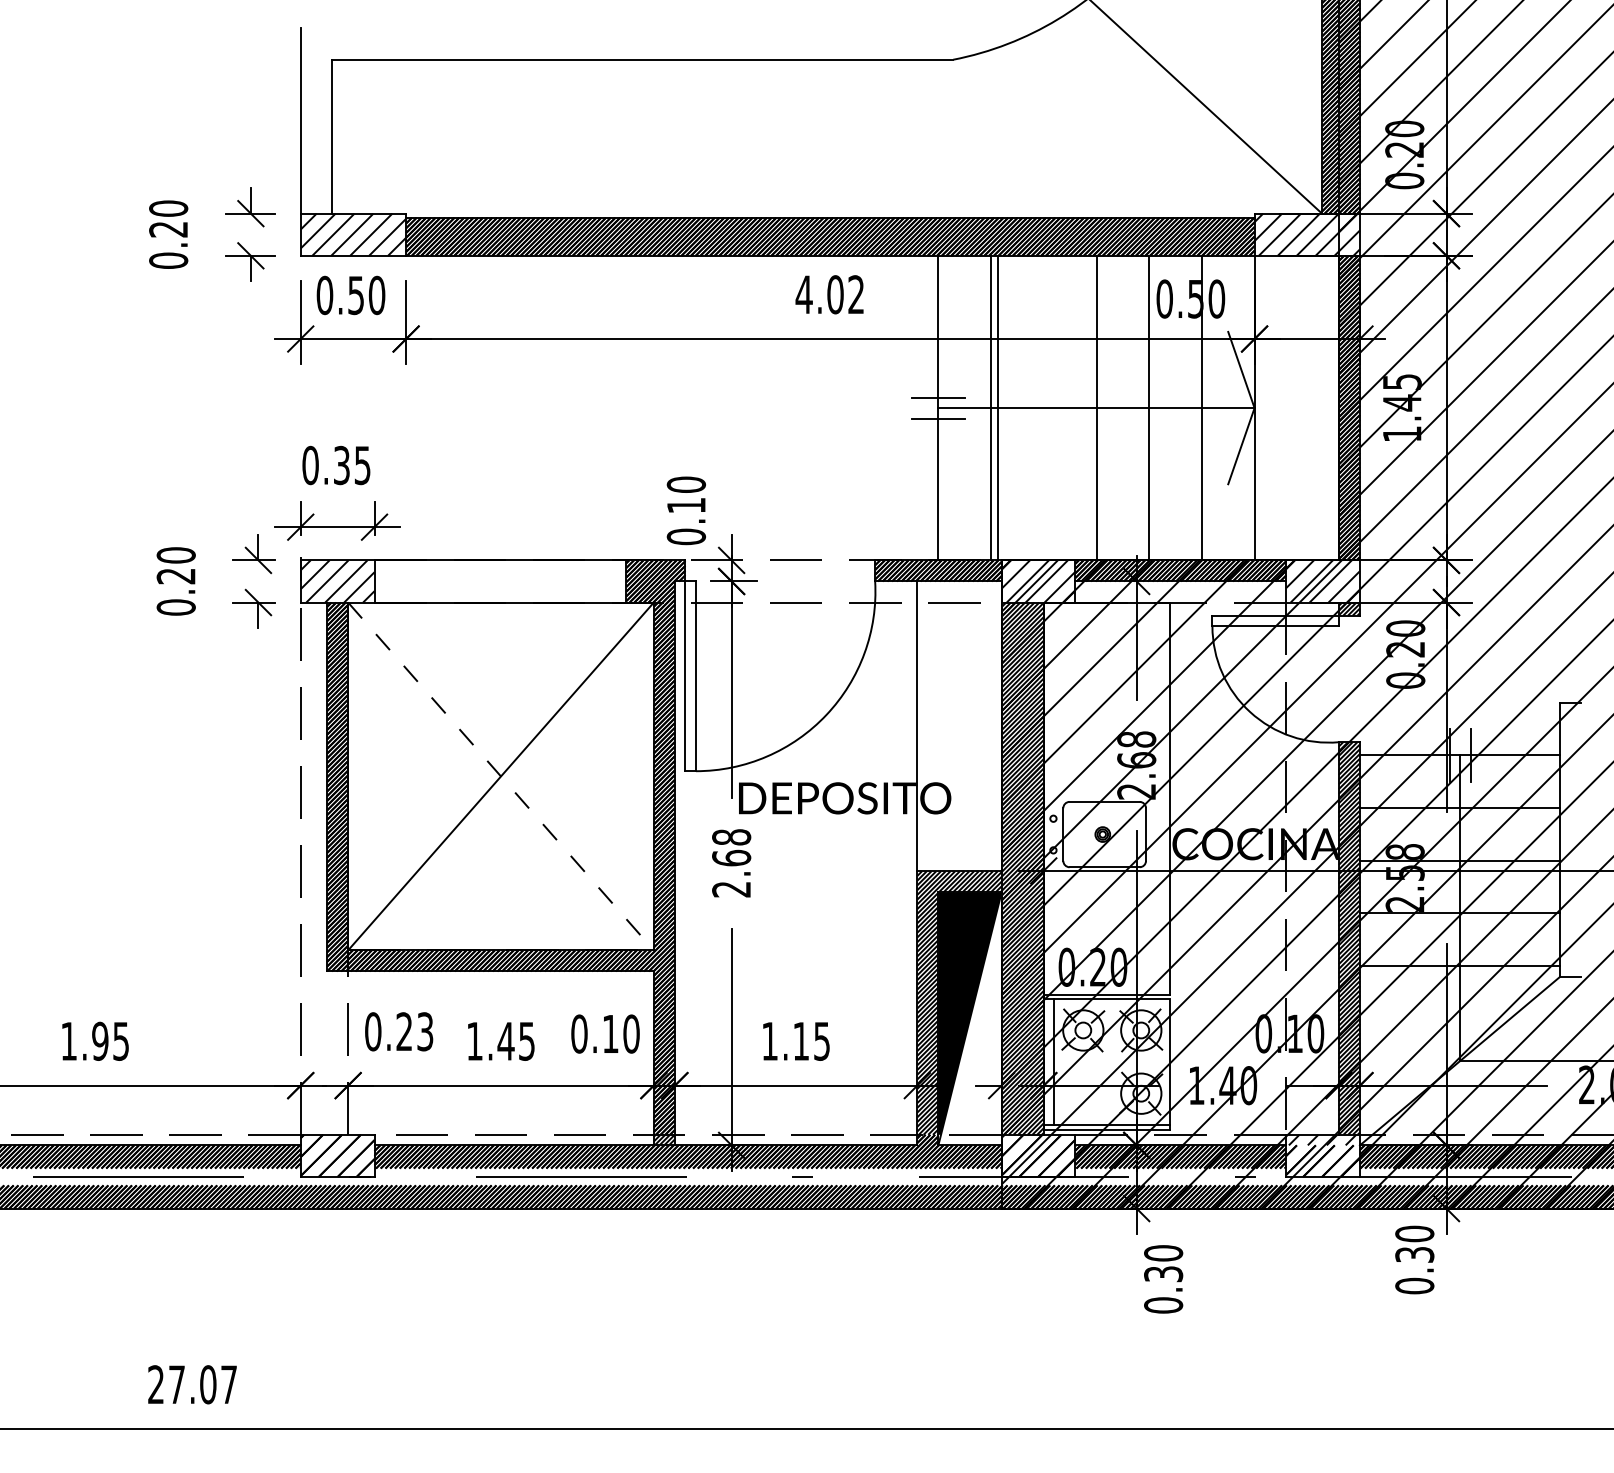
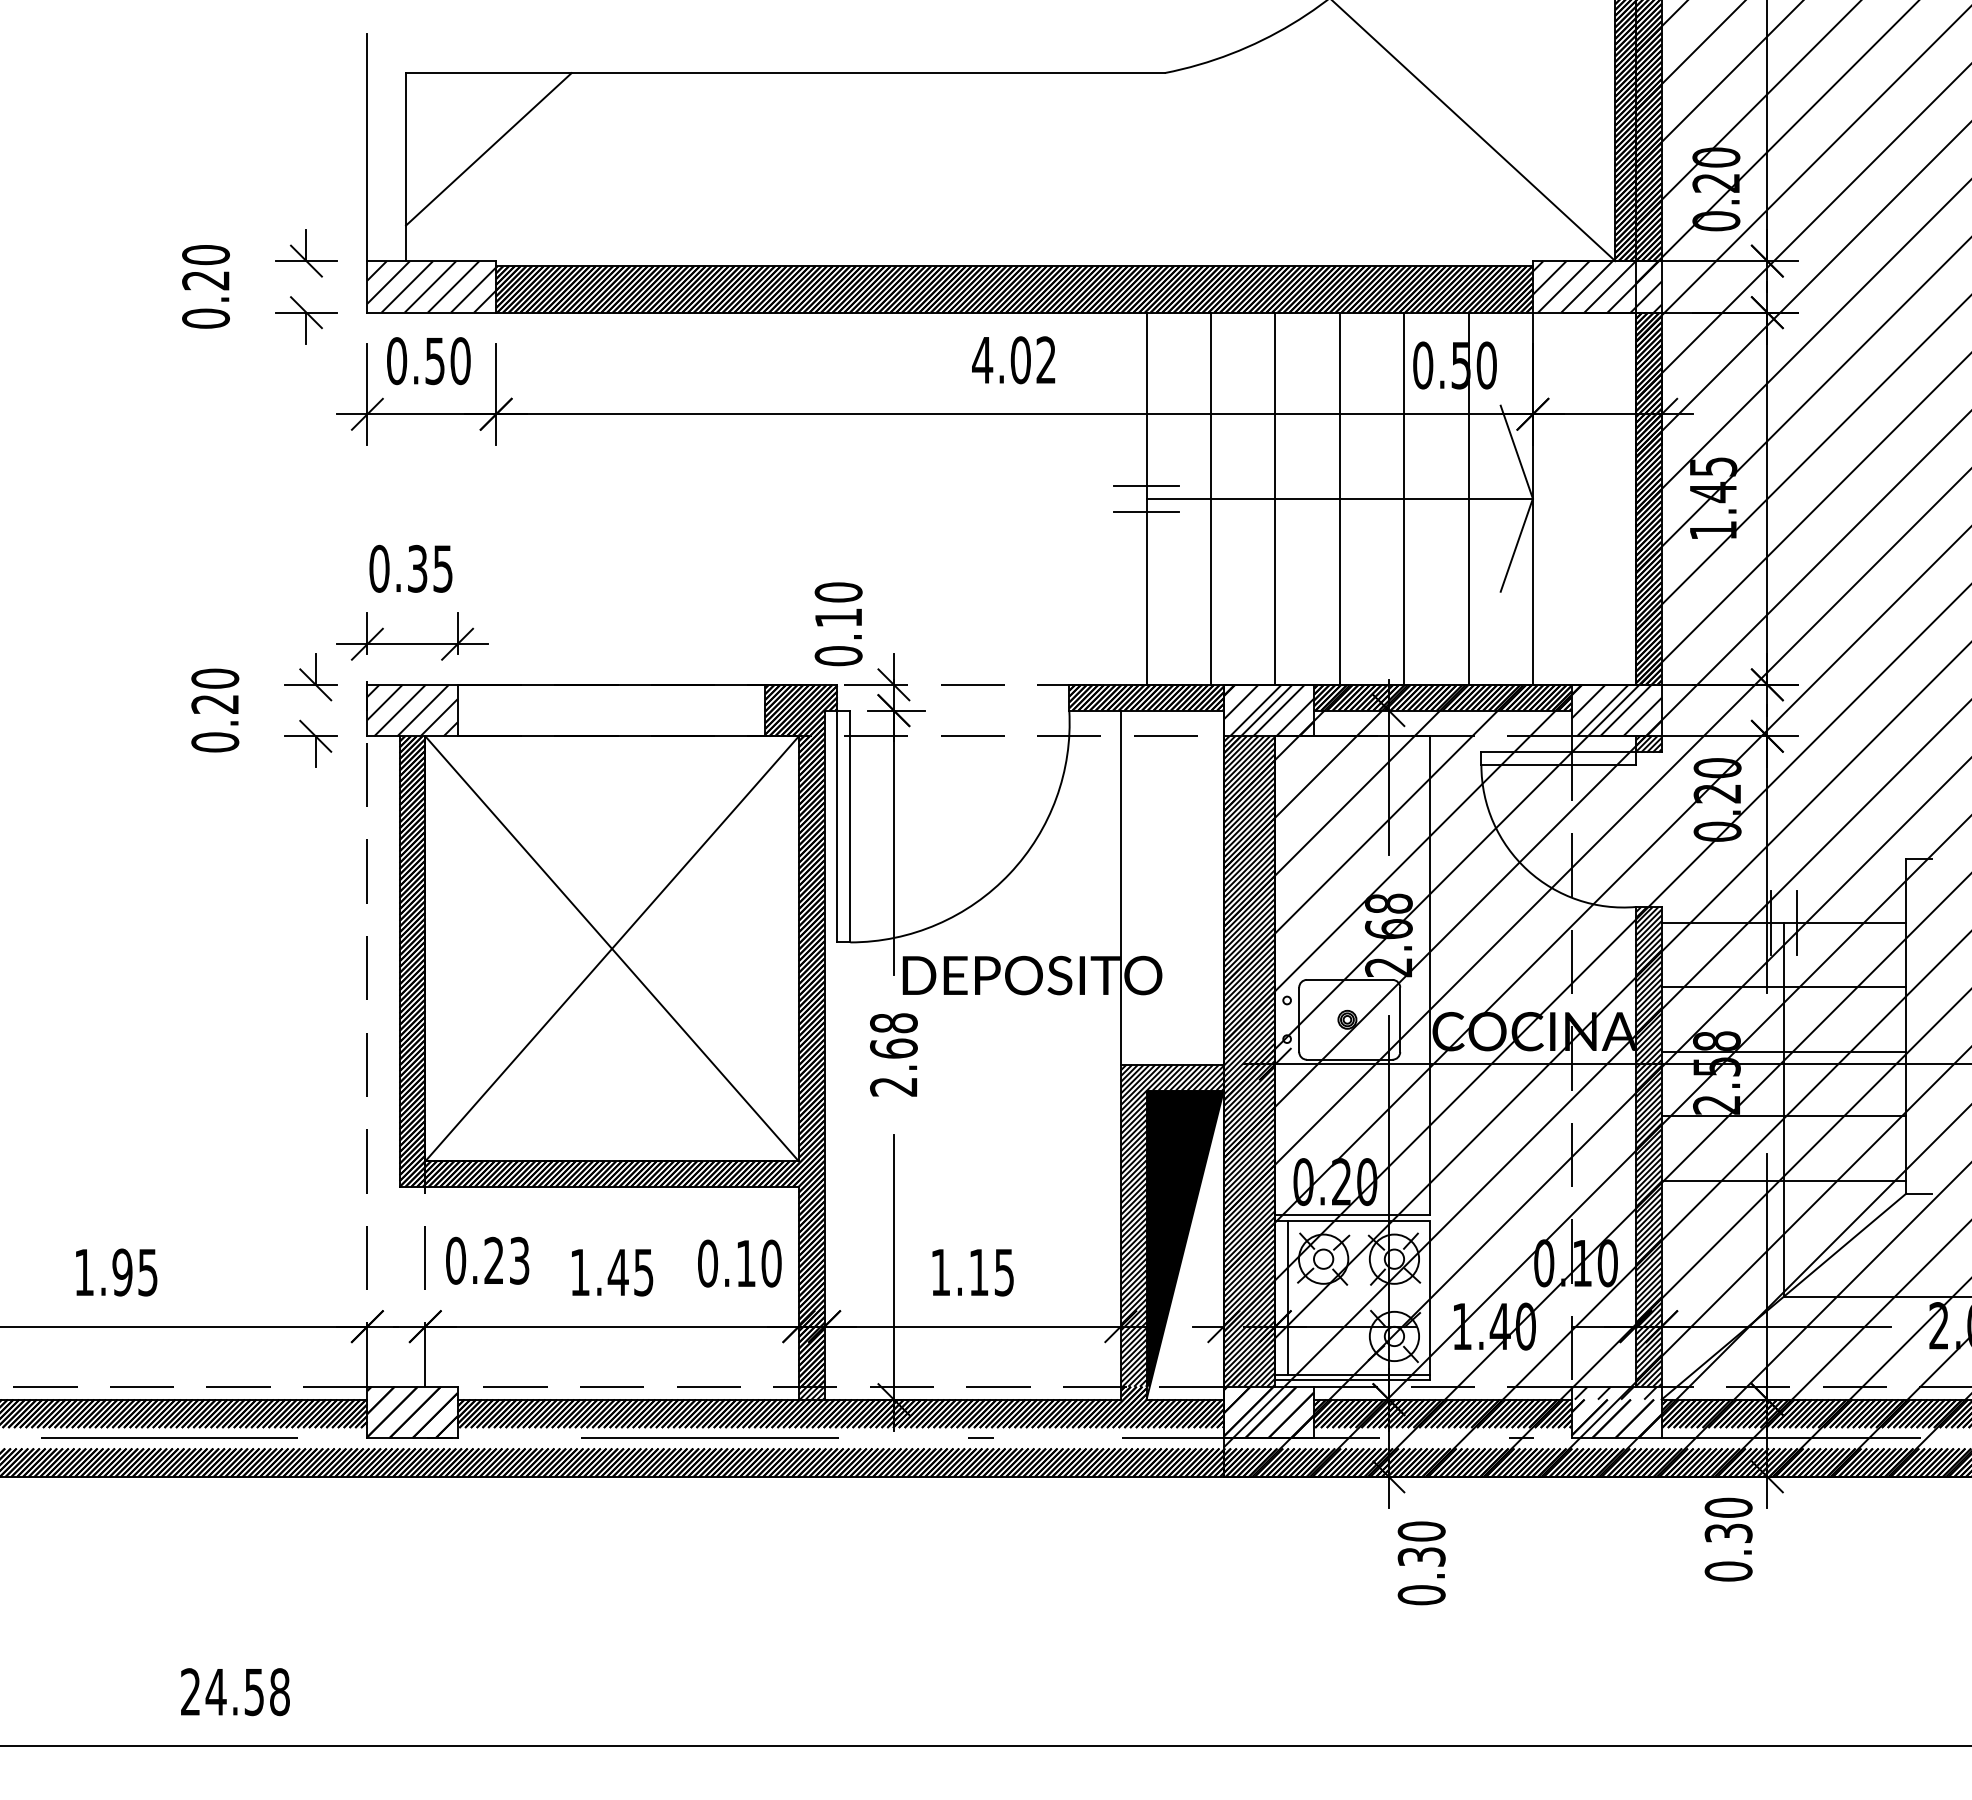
line: (399, 122) -> (488, 149), added
line: (998, 407) -> (1275, 498), moved
line: (501, 776) -> (612, 948), dashed -> solid
text: (202, 1385) -> (247, 1692), 27.07 -> 24.58

